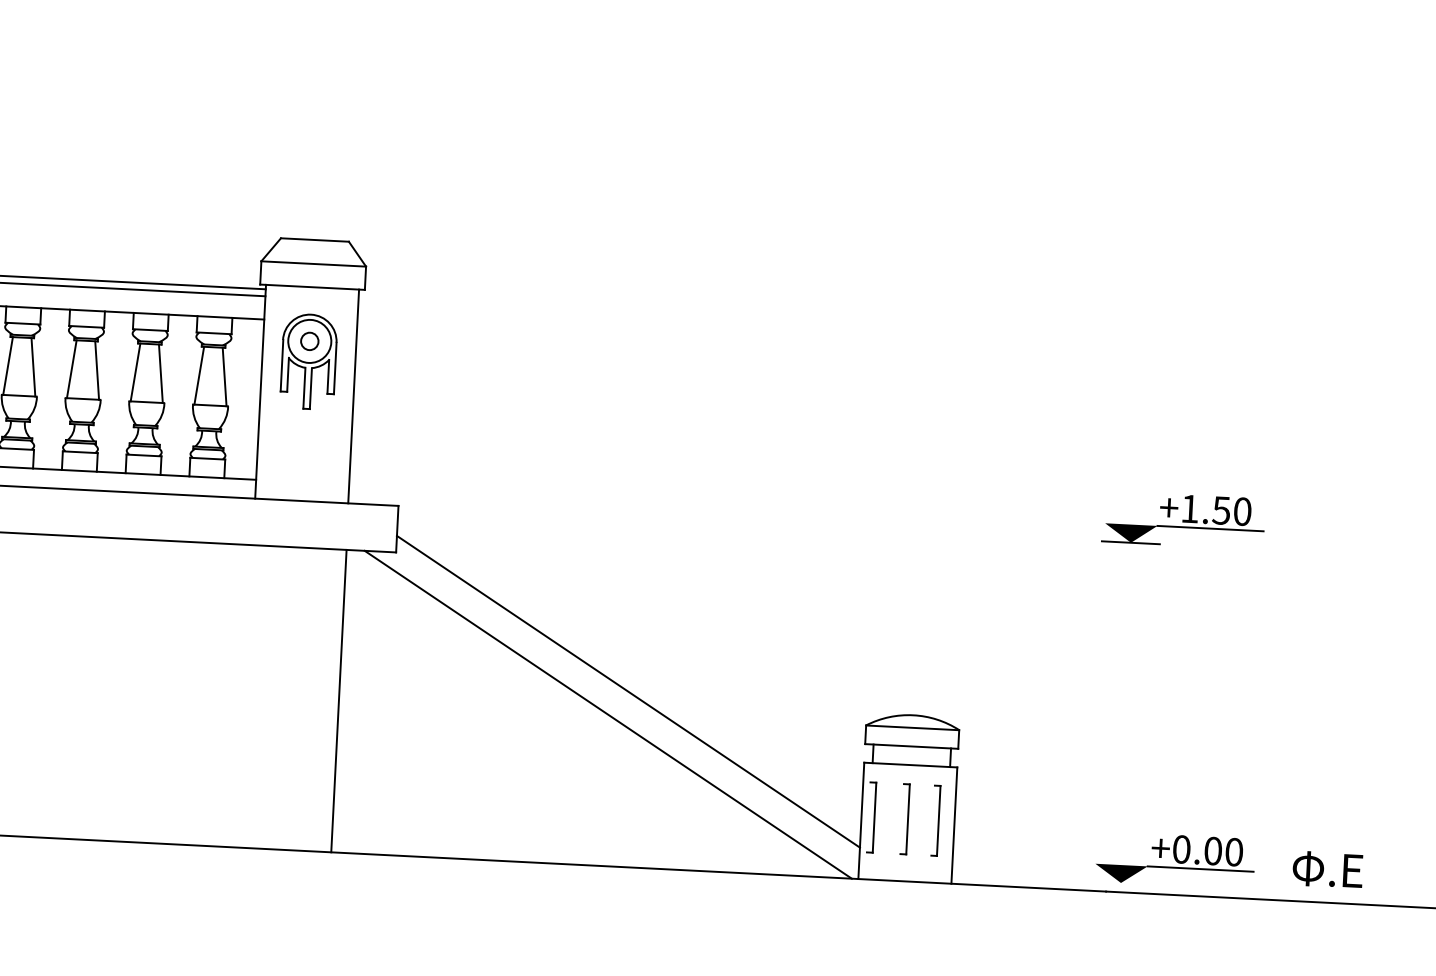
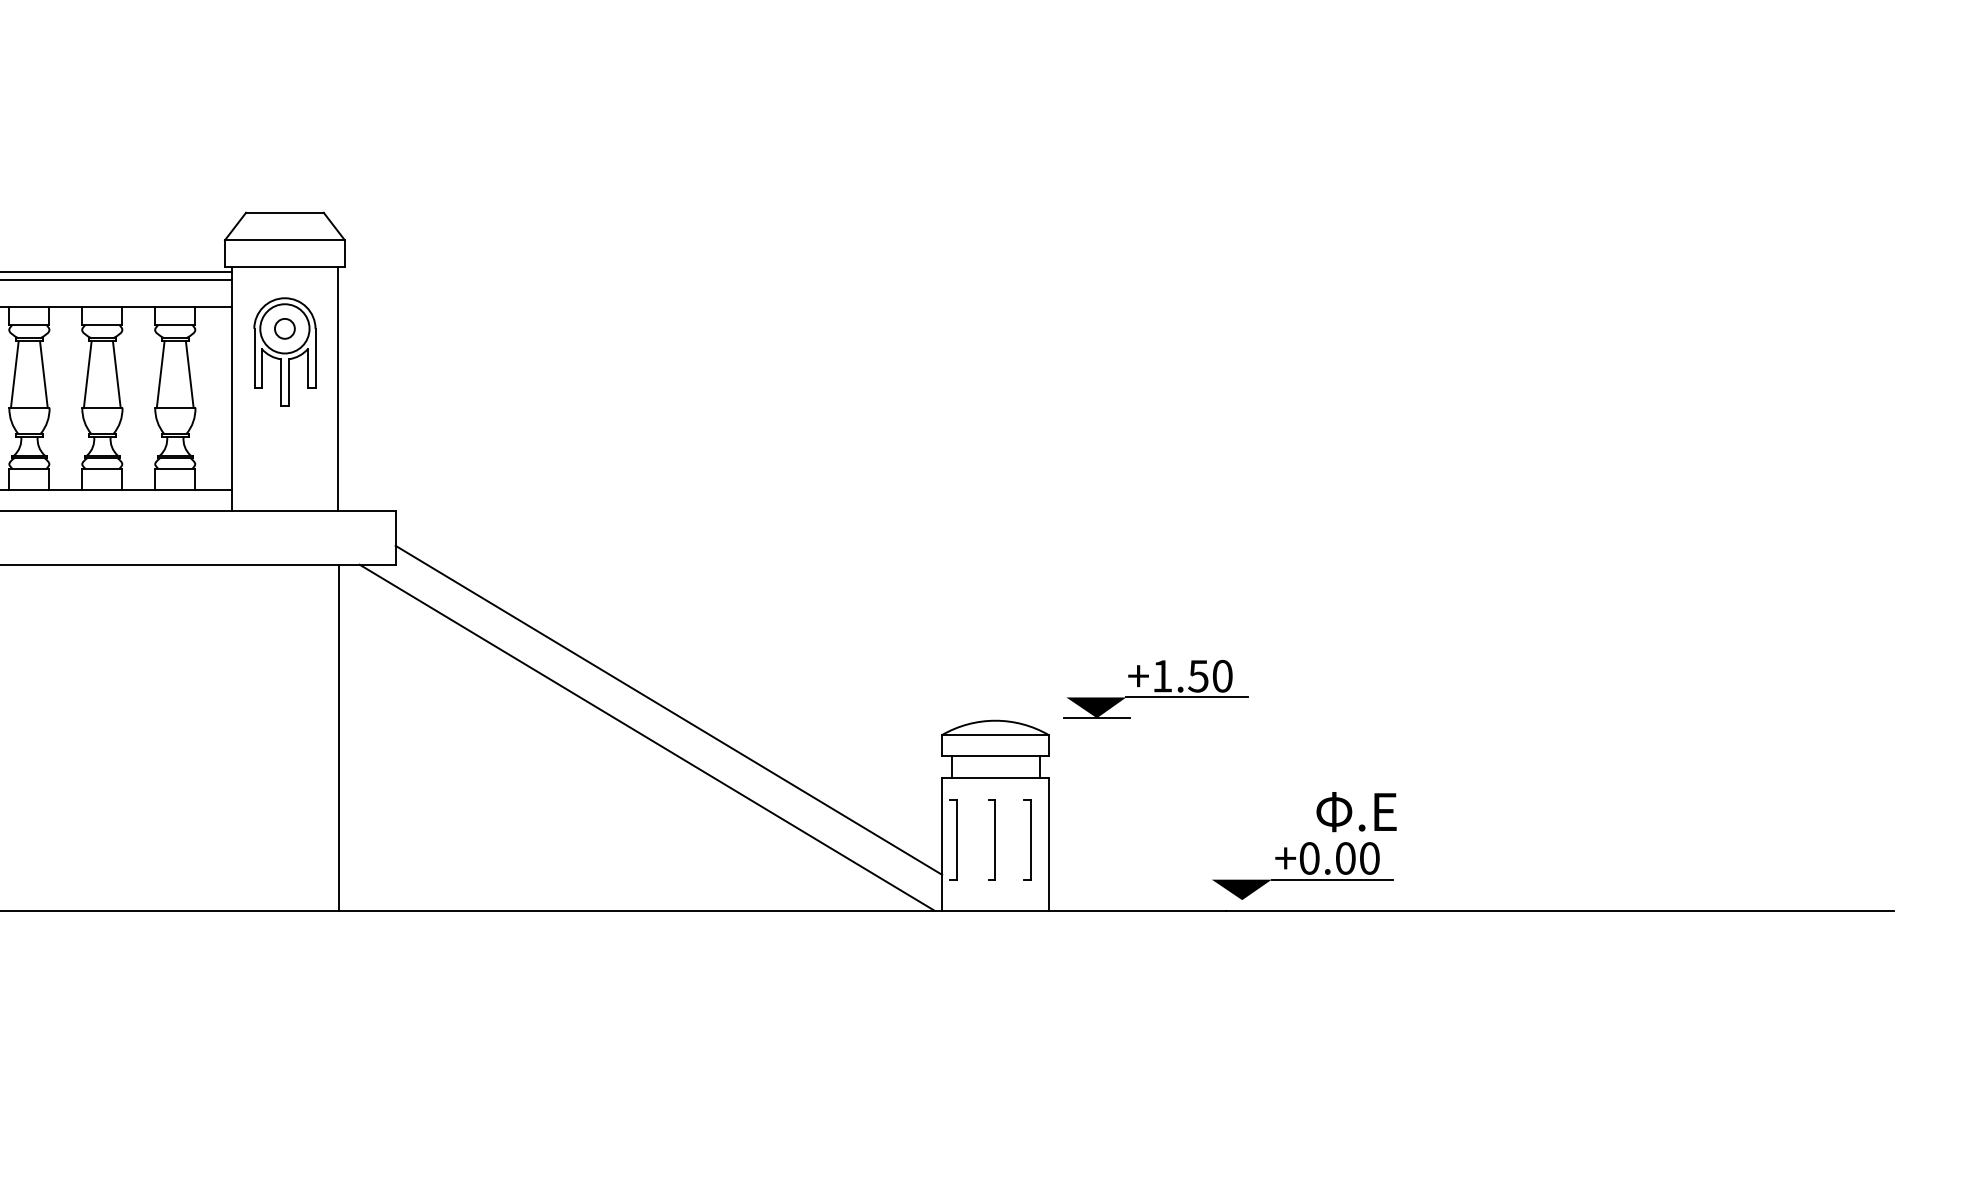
part: (1183, 520) -> (1155, 689), moved
text: (1327, 870) -> (1356, 812), moved

